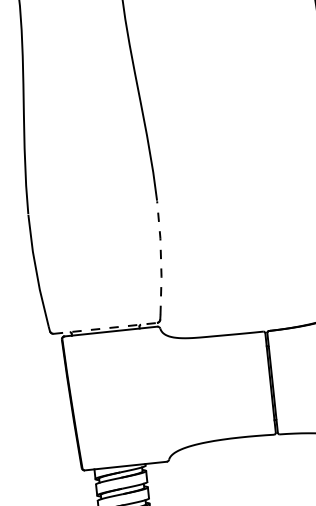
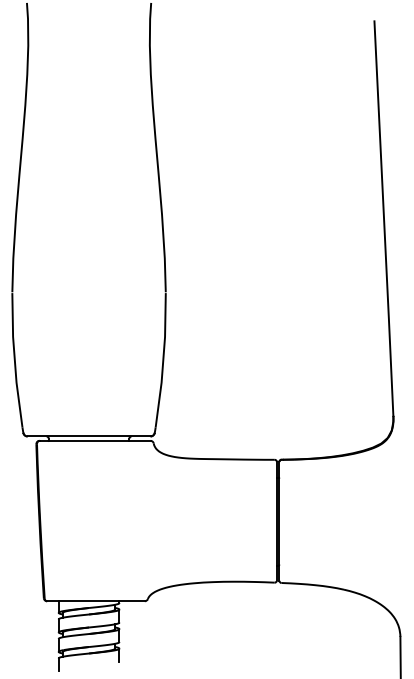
line: (161, 258) -> (163, 360), dashed -> solid
line: (105, 328) -> (89, 436), dashed -> solid

